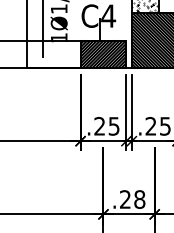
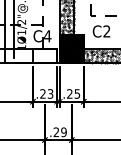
hatch: (102, 54) -> (44, 56), removed
text: (114, 125) -> (50, 93), .25 -> .23
text: (138, 199) -> (63, 132), .28 -> .29

